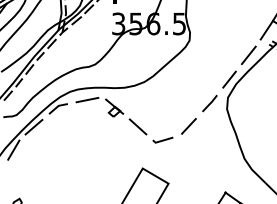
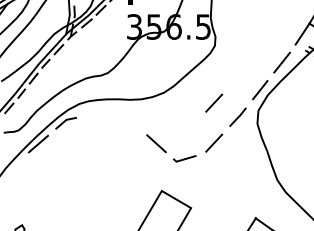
line: (189, 90) -> (214, 102), added
part: (96, 99) -> (109, 112), removed
line: (13, 149) -> (15, 169), removed

